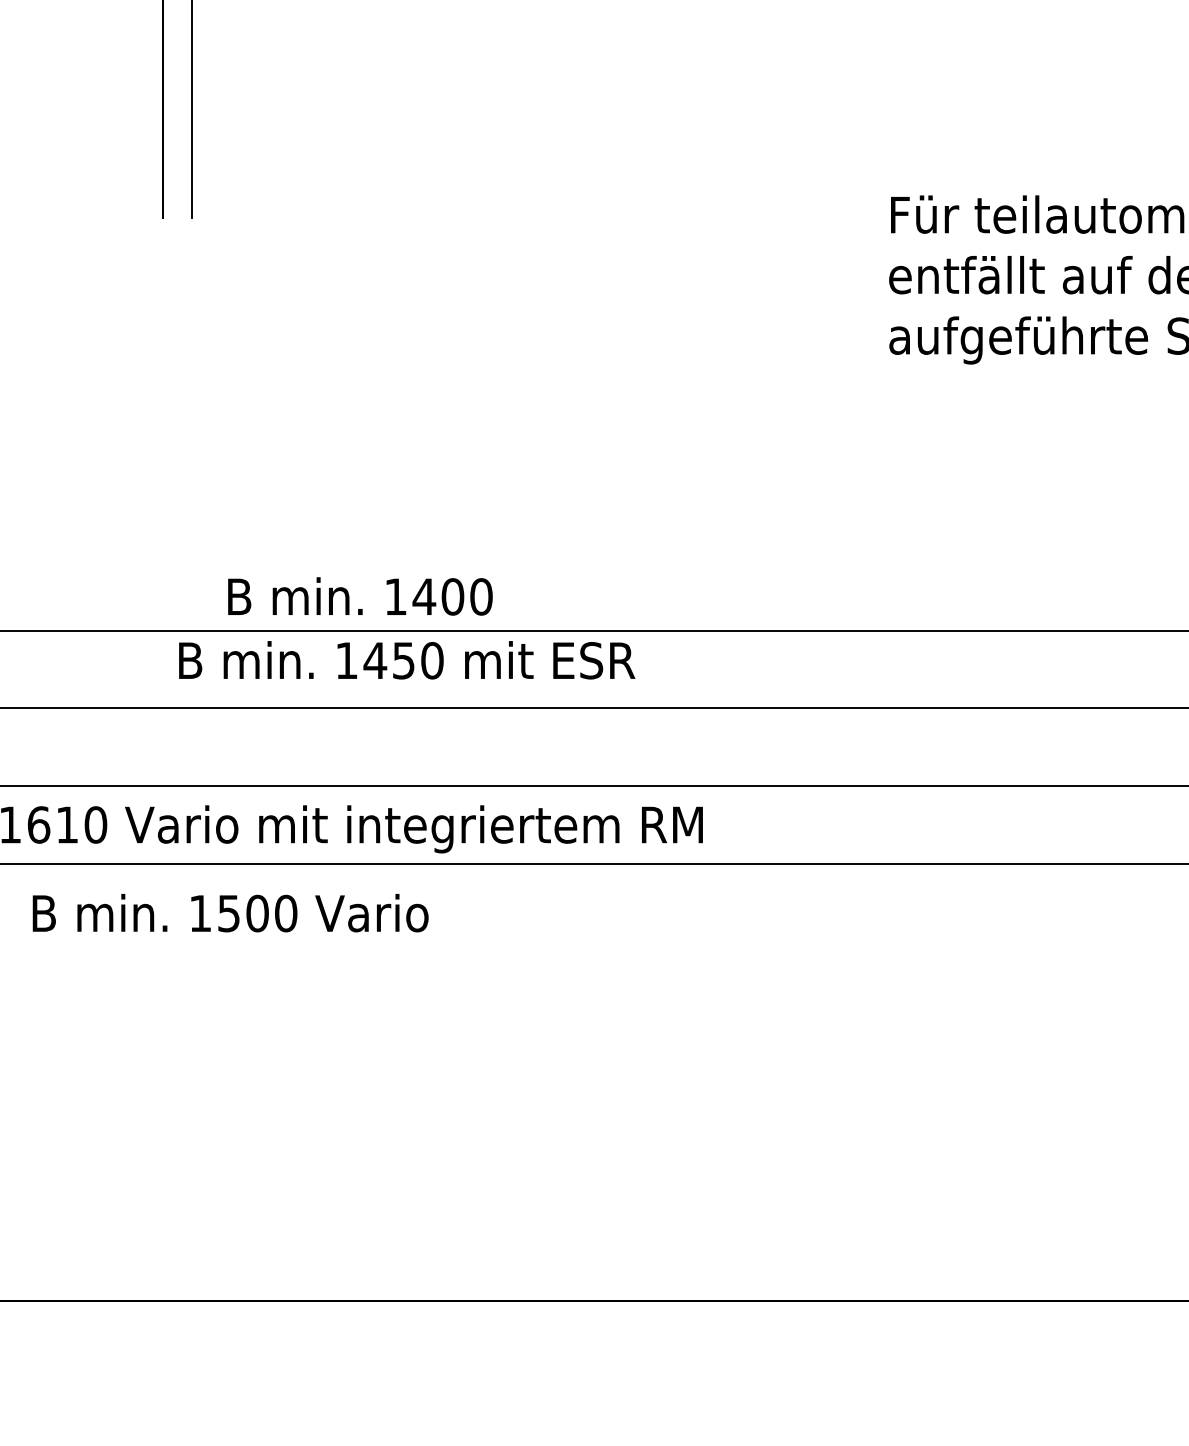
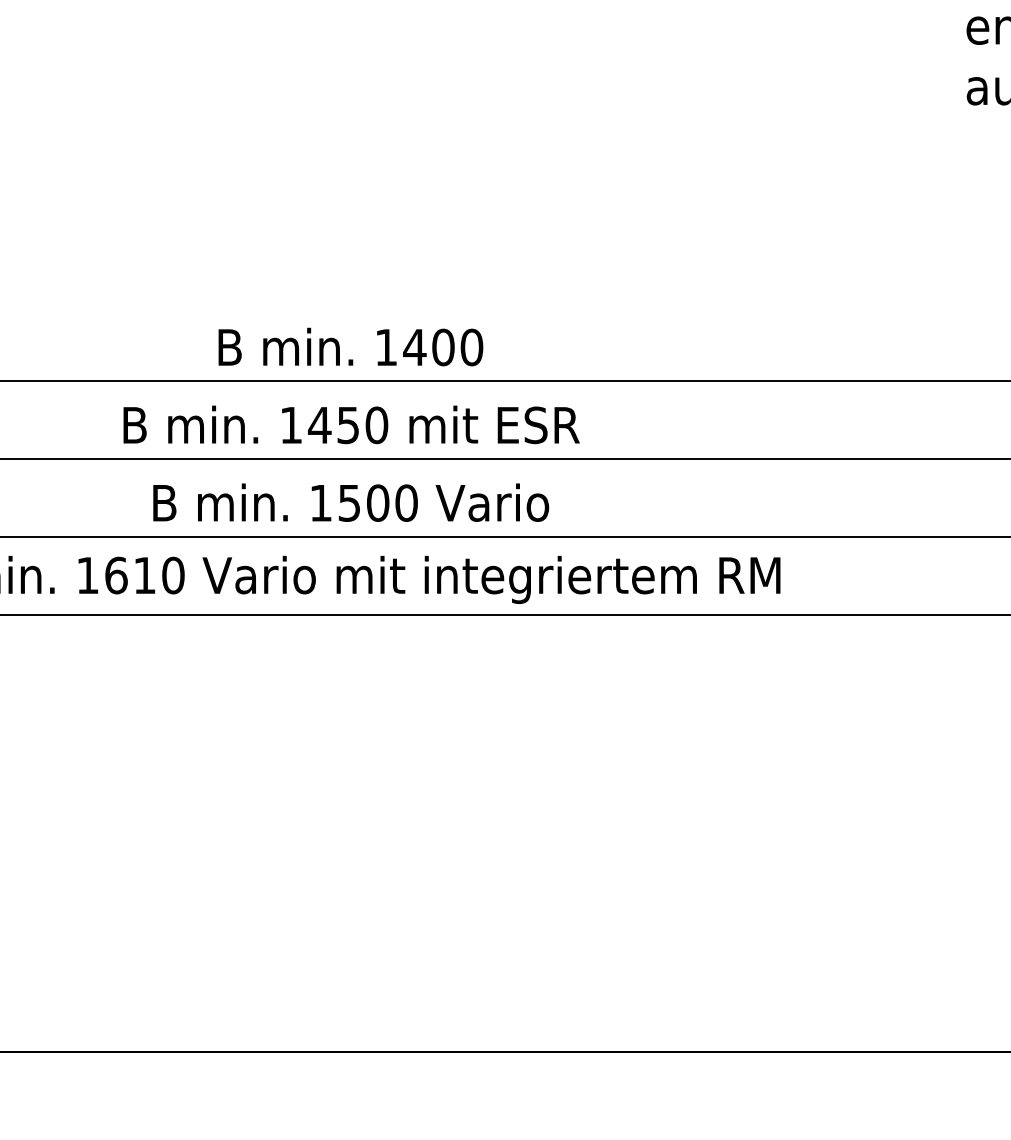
text: (360, 596) -> (350, 347), moved
text: (407, 660) -> (351, 425), moved
text: (230, 913) -> (350, 503), moved

